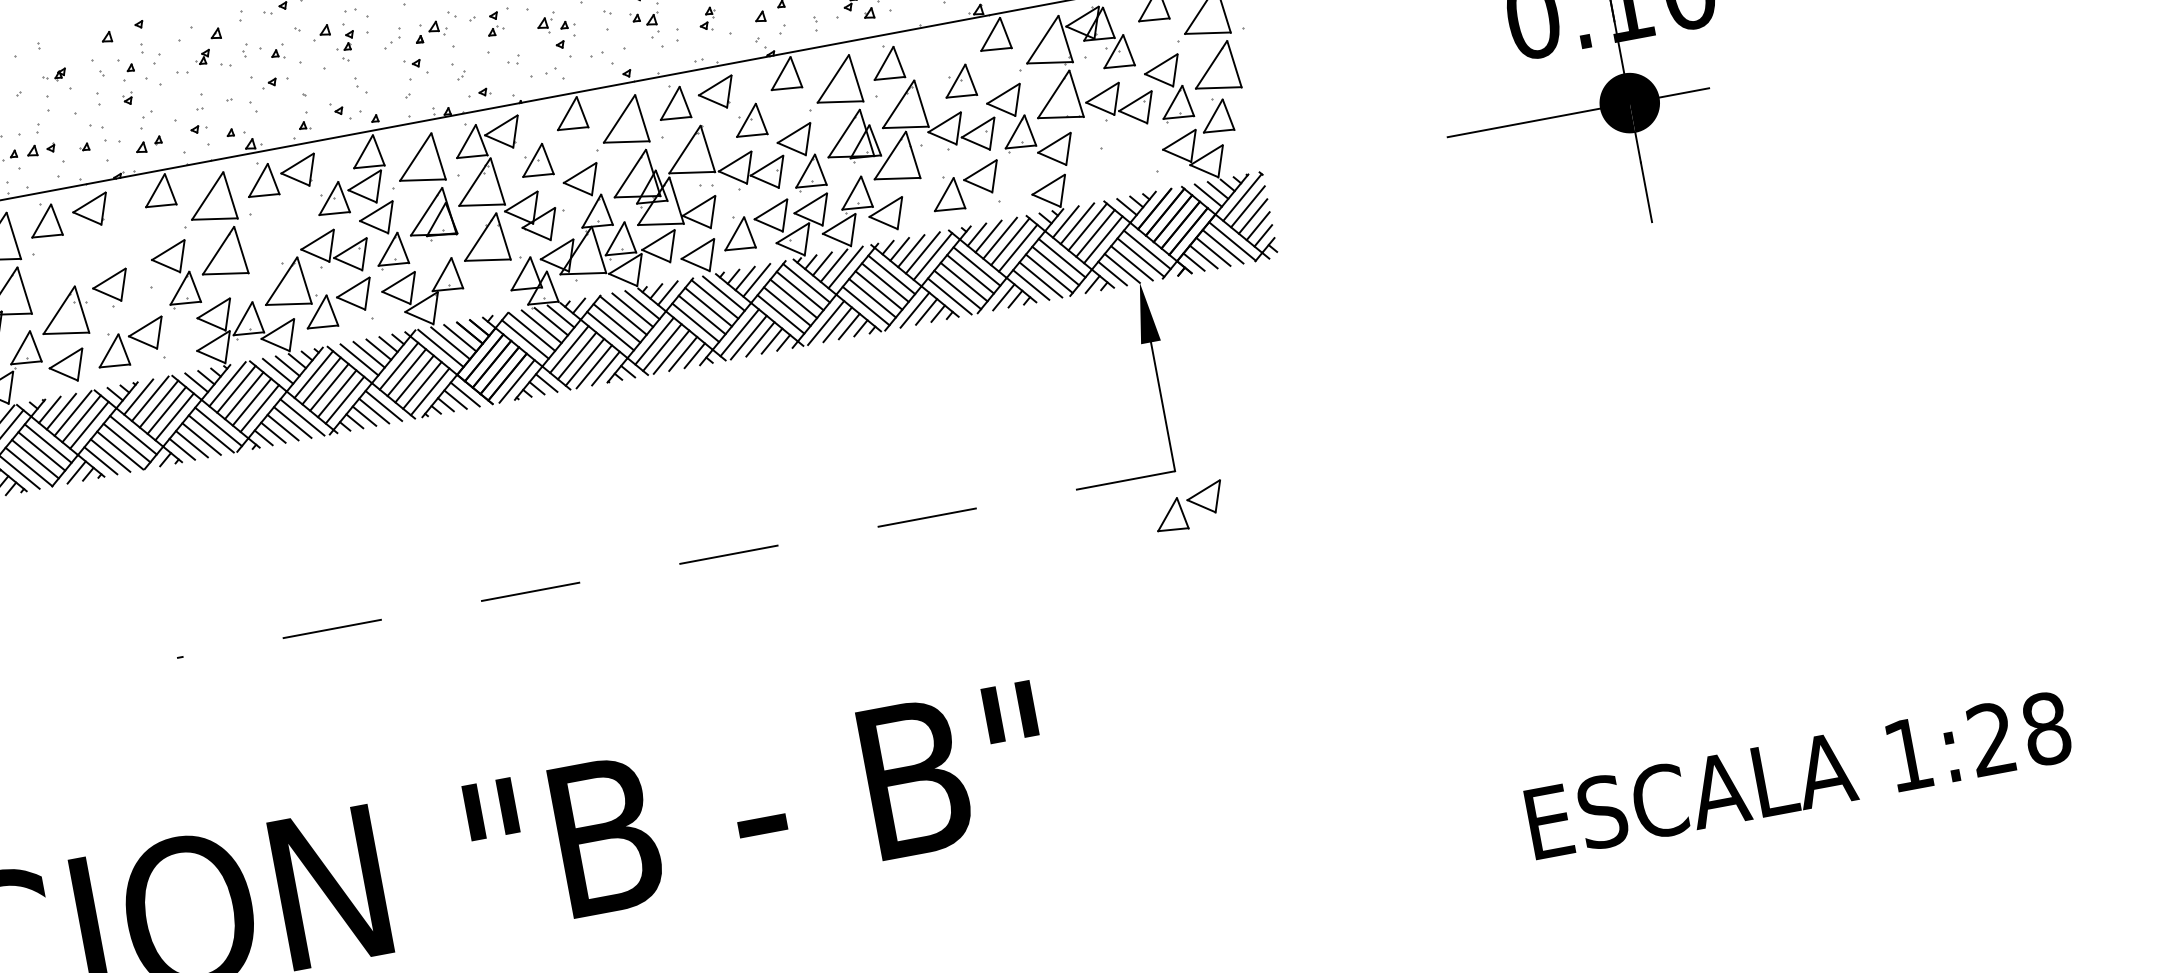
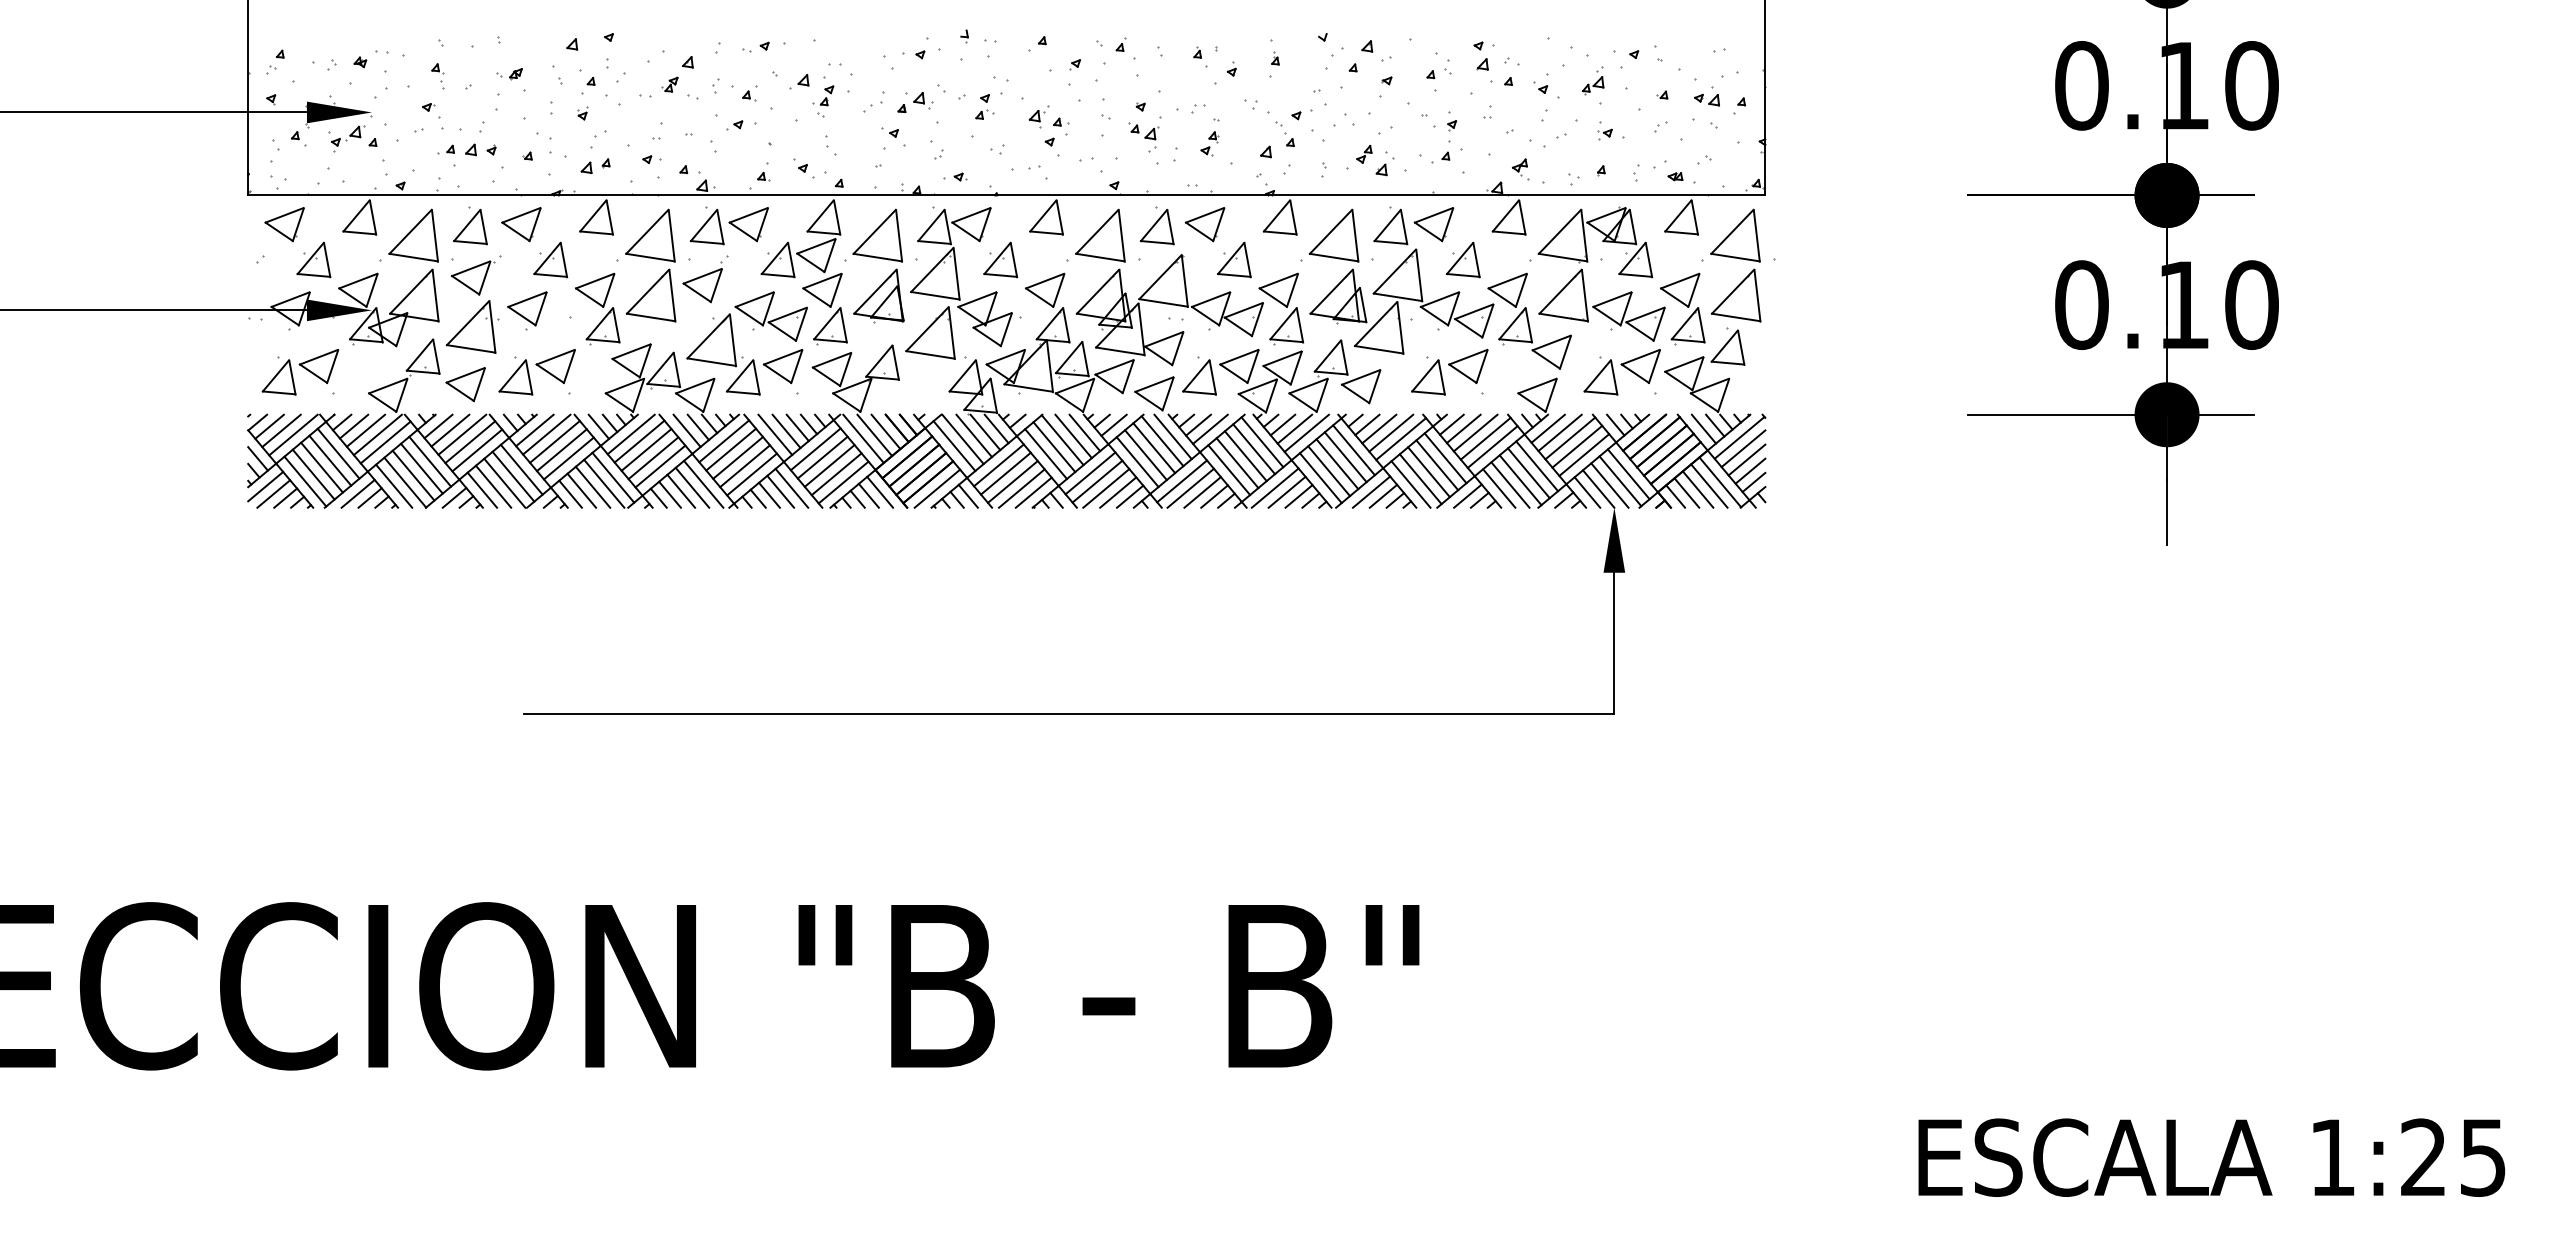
part: (925, 54) -> (1433, 224), added
part: (268, 229) -> (705, 279), added
part: (123, 237) -> (550, 259), added
part: (58, 265) -> (476, 275), added
part: (1188, 507) -> (1621, 372), moved
line: (675, 564) -> (1068, 713), dashed -> solid
text: (2046, 728) -> (2483, 1157), 1:28 -> 1:25

